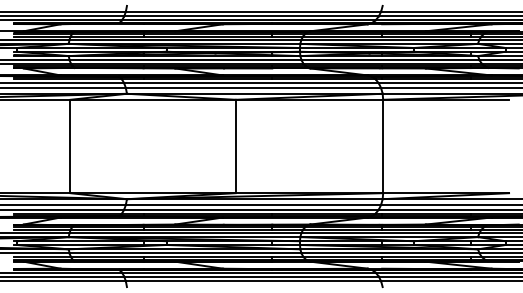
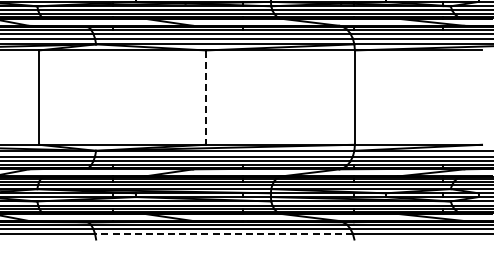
line: (235, 146) -> (205, 97), solid -> dashed
line: (253, 281) -> (223, 233), solid -> dashed

